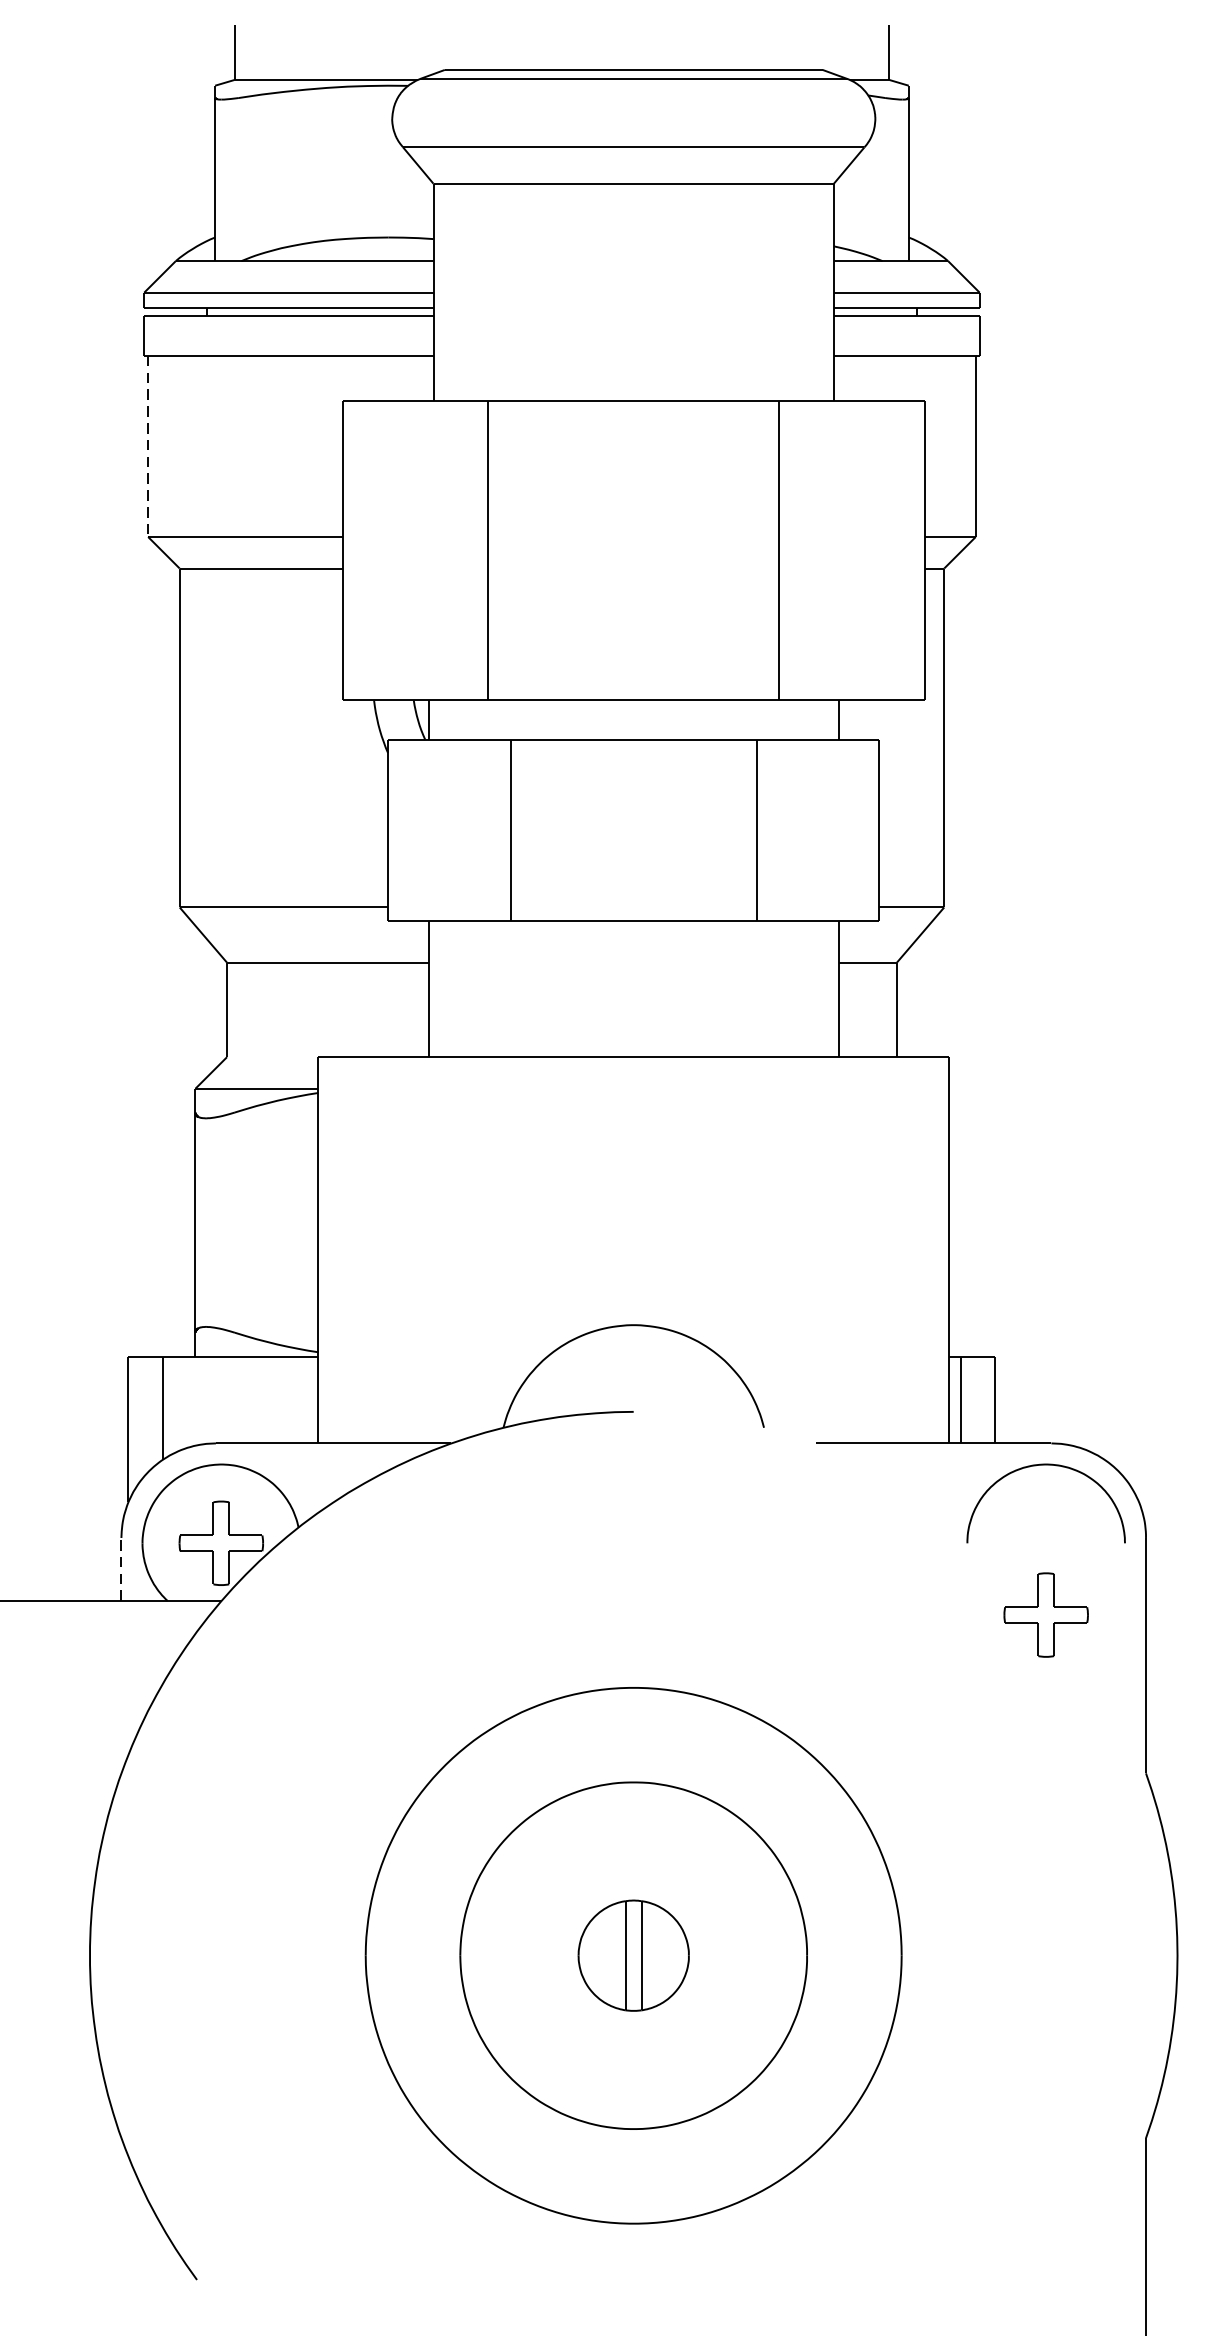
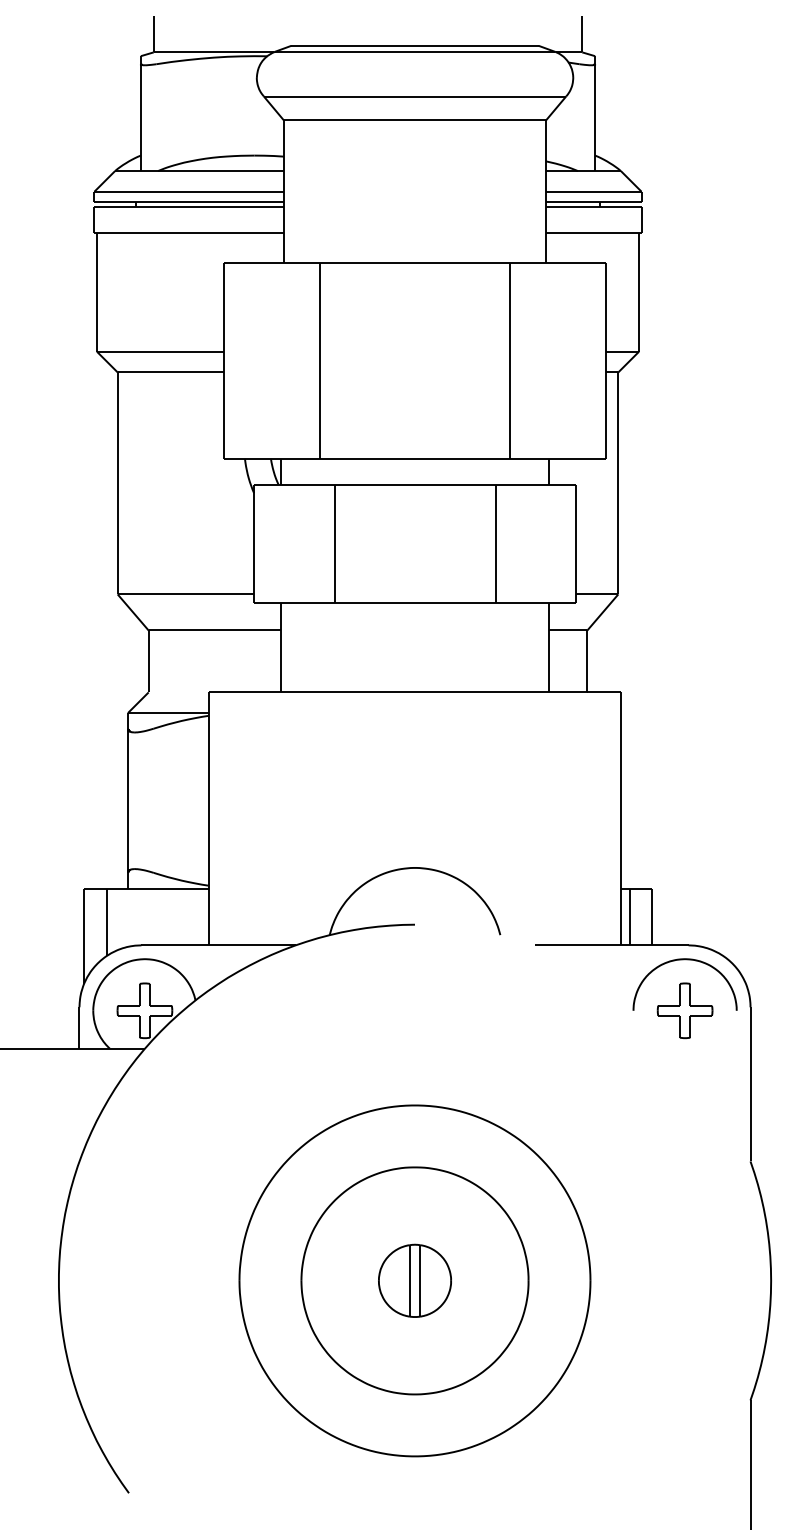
line: (148, 446) -> (97, 292), dashed -> solid
line: (121, 1568) -> (79, 1027), dashed -> solid
part: (1045, 1614) -> (684, 1010), moved

